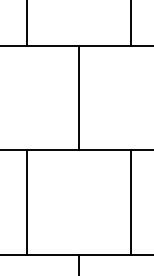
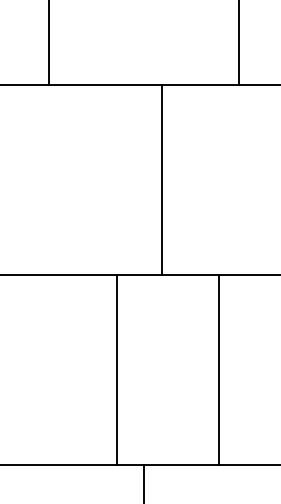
line: (78, 98) -> (161, 179), moved
line: (26, 202) -> (115, 369), moved
line: (130, 202) -> (218, 369), moved

